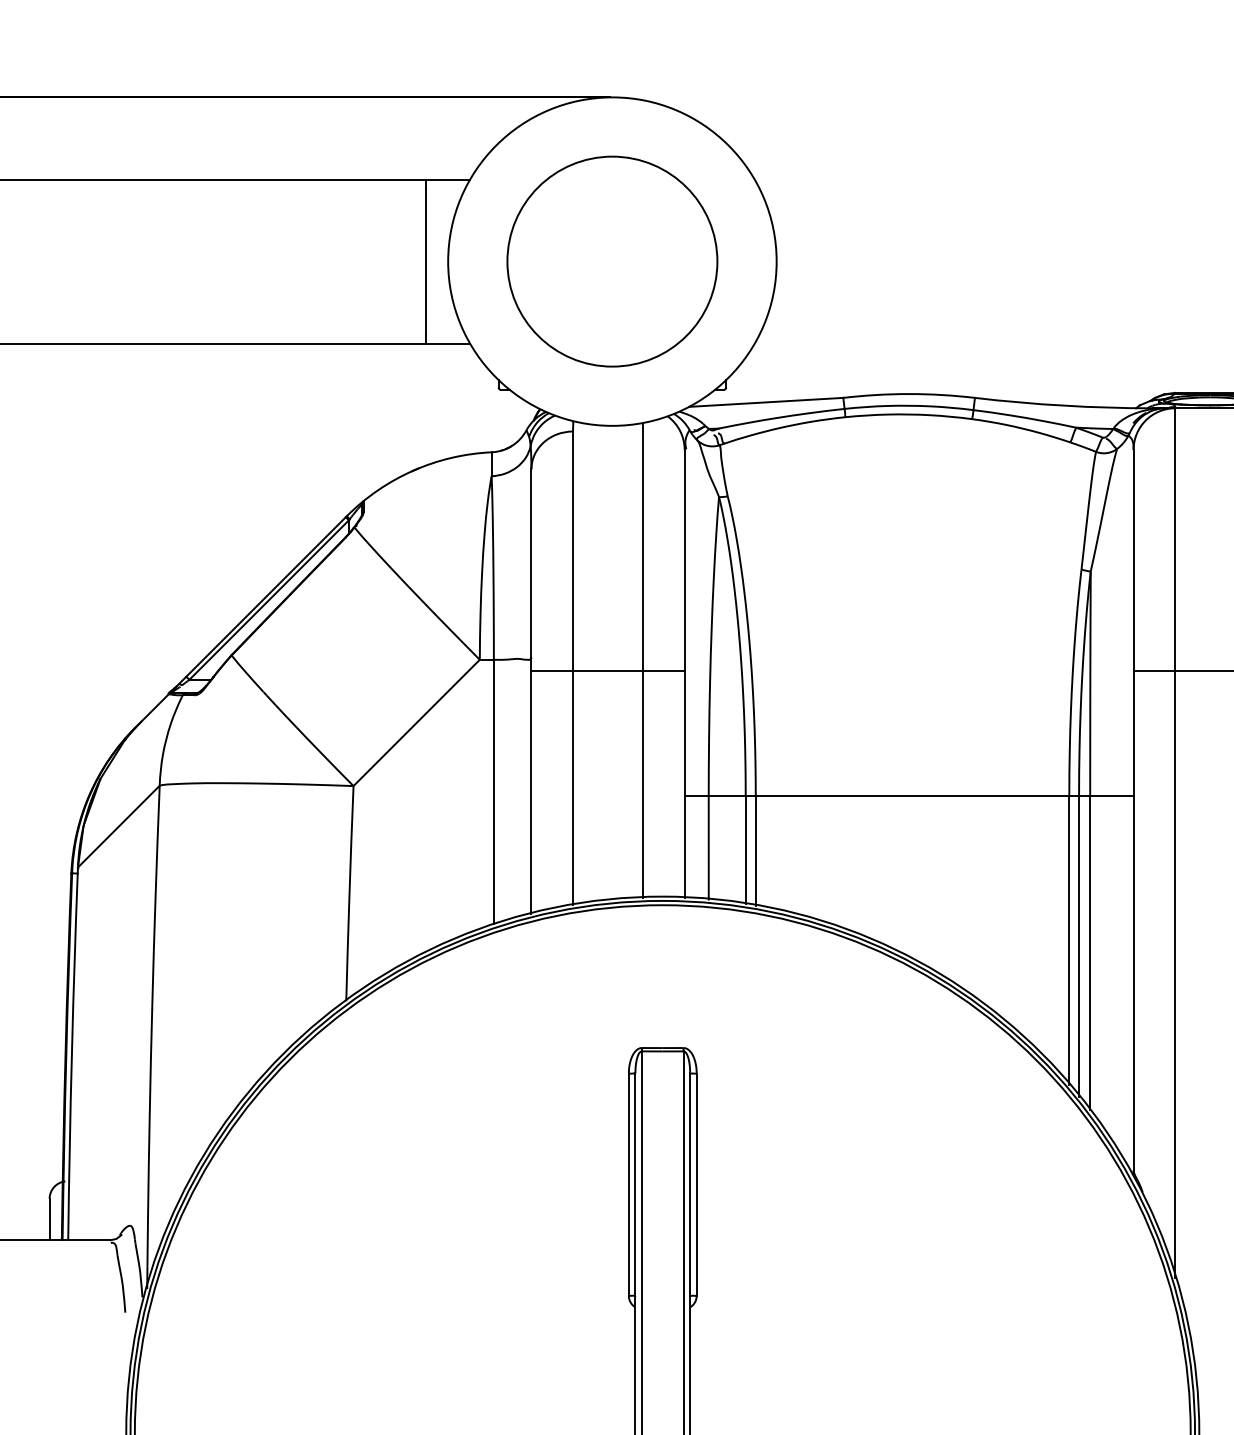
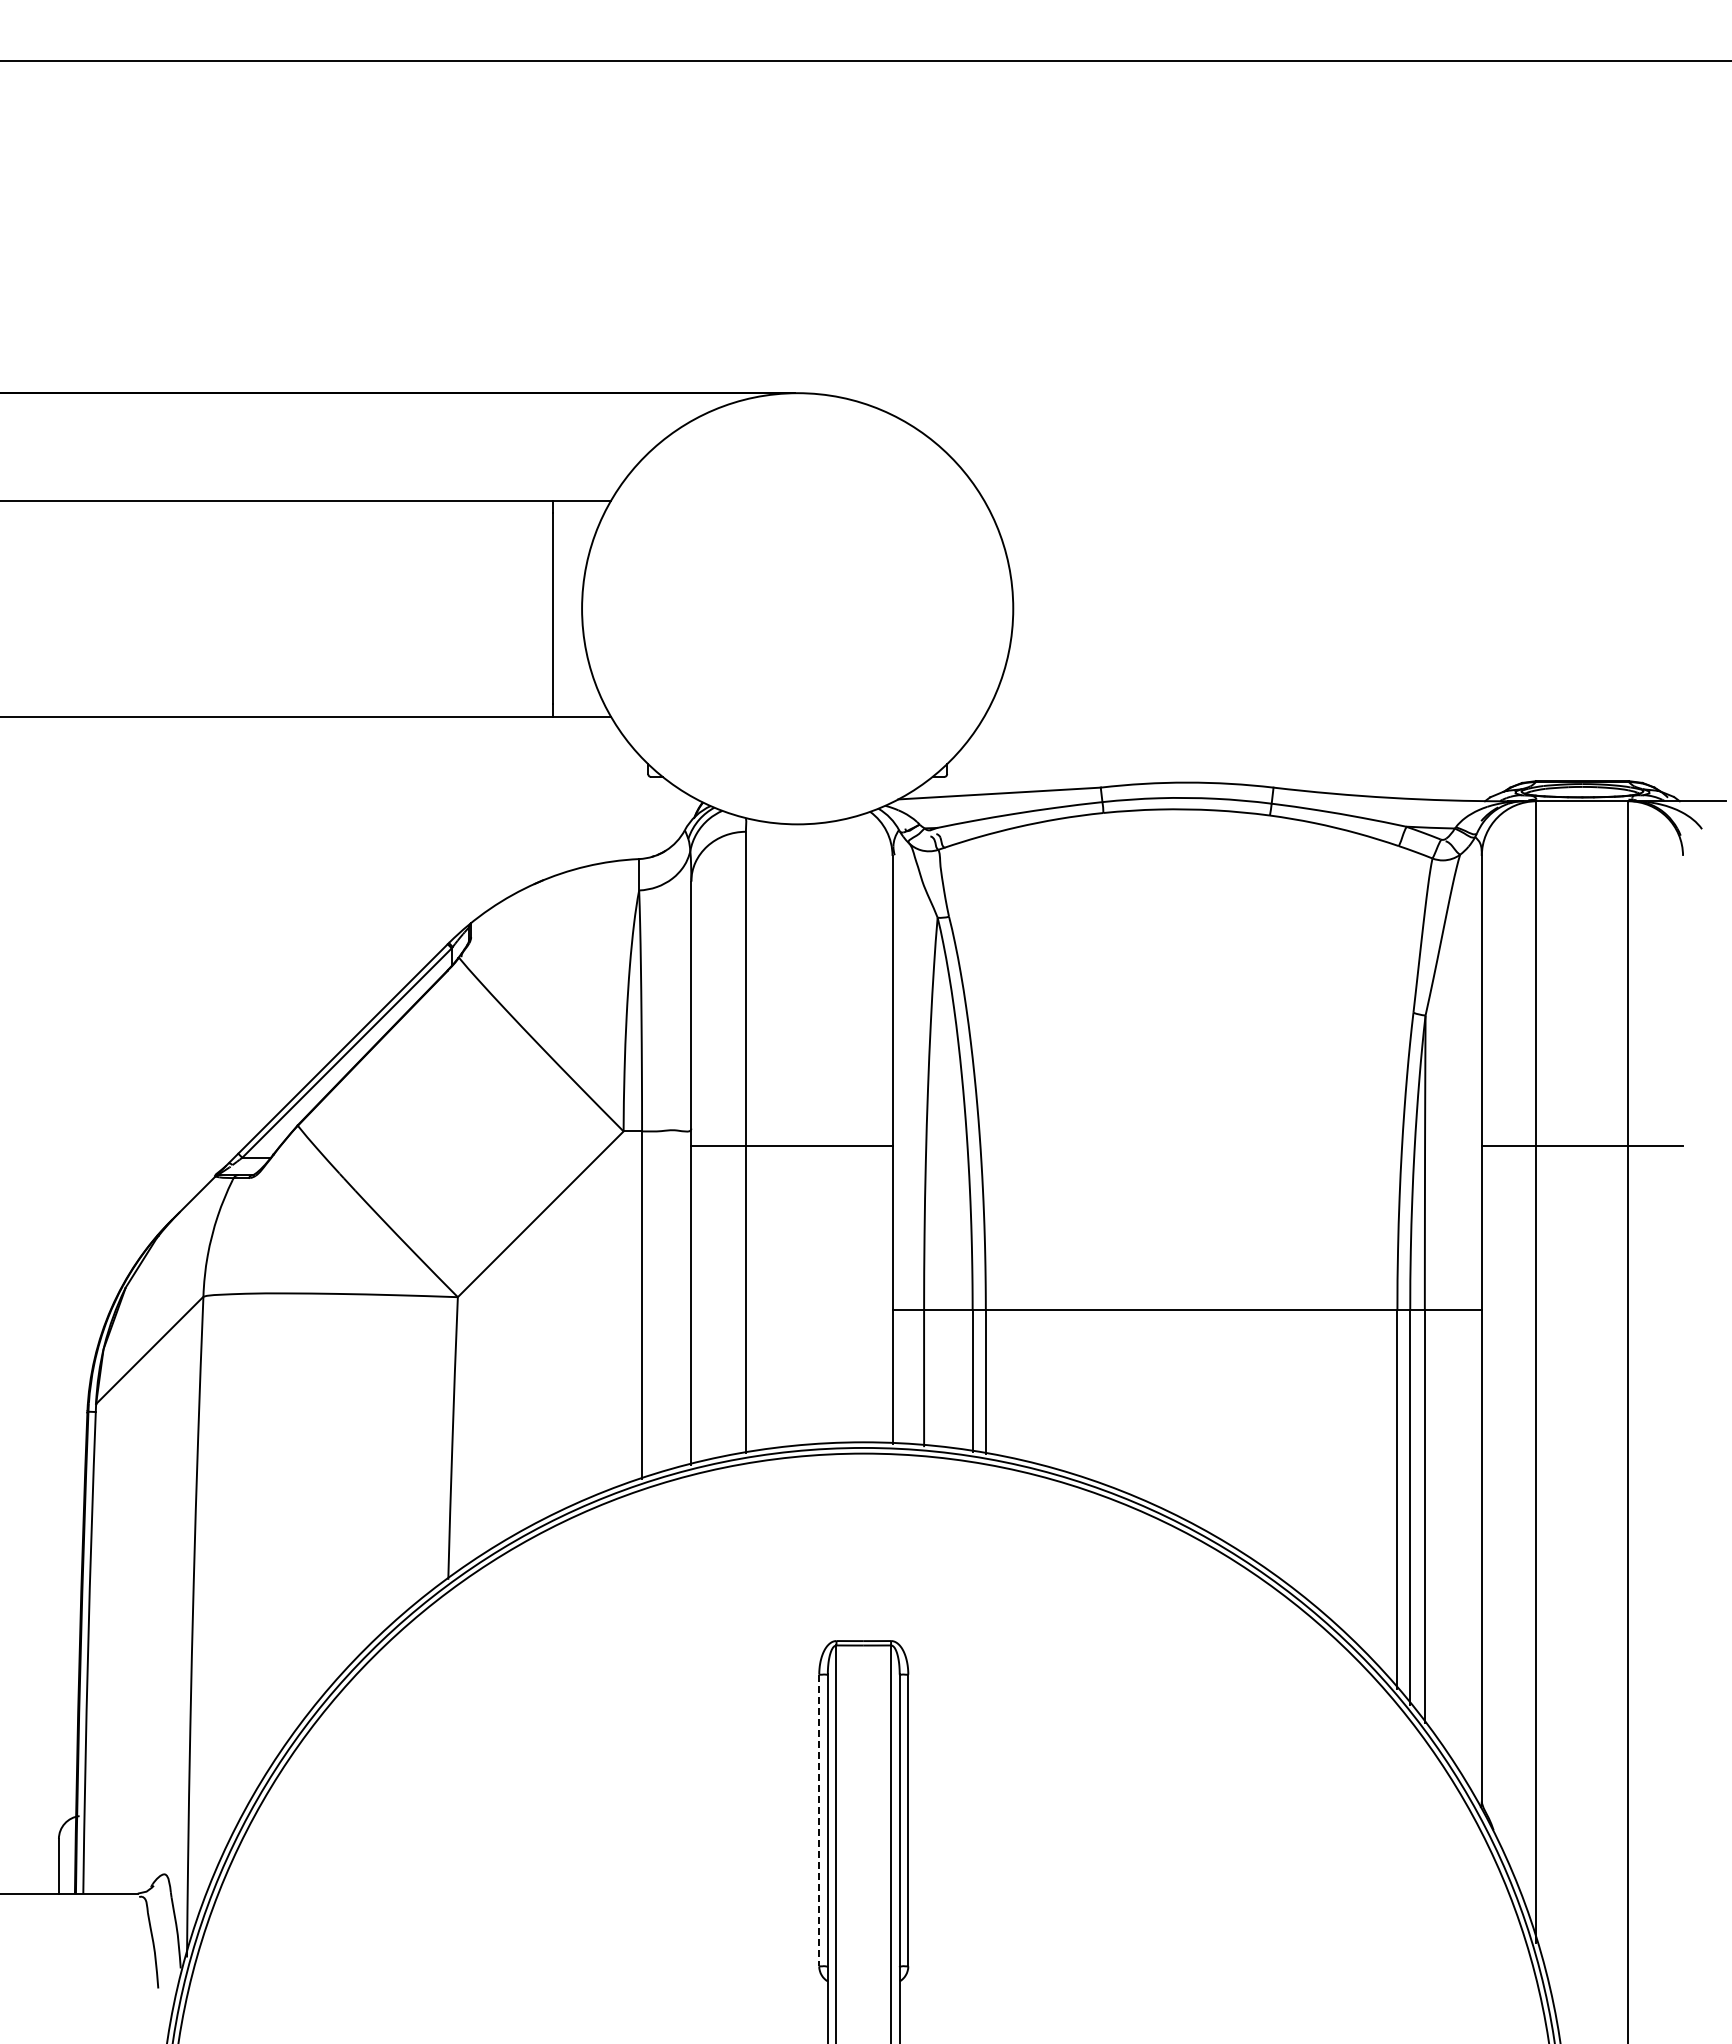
circle: (612, 261) -> (797, 608), removed
line: (642, 660) -> (837, 1132), removed
line: (629, 1184) -> (819, 1820), solid -> dashed

